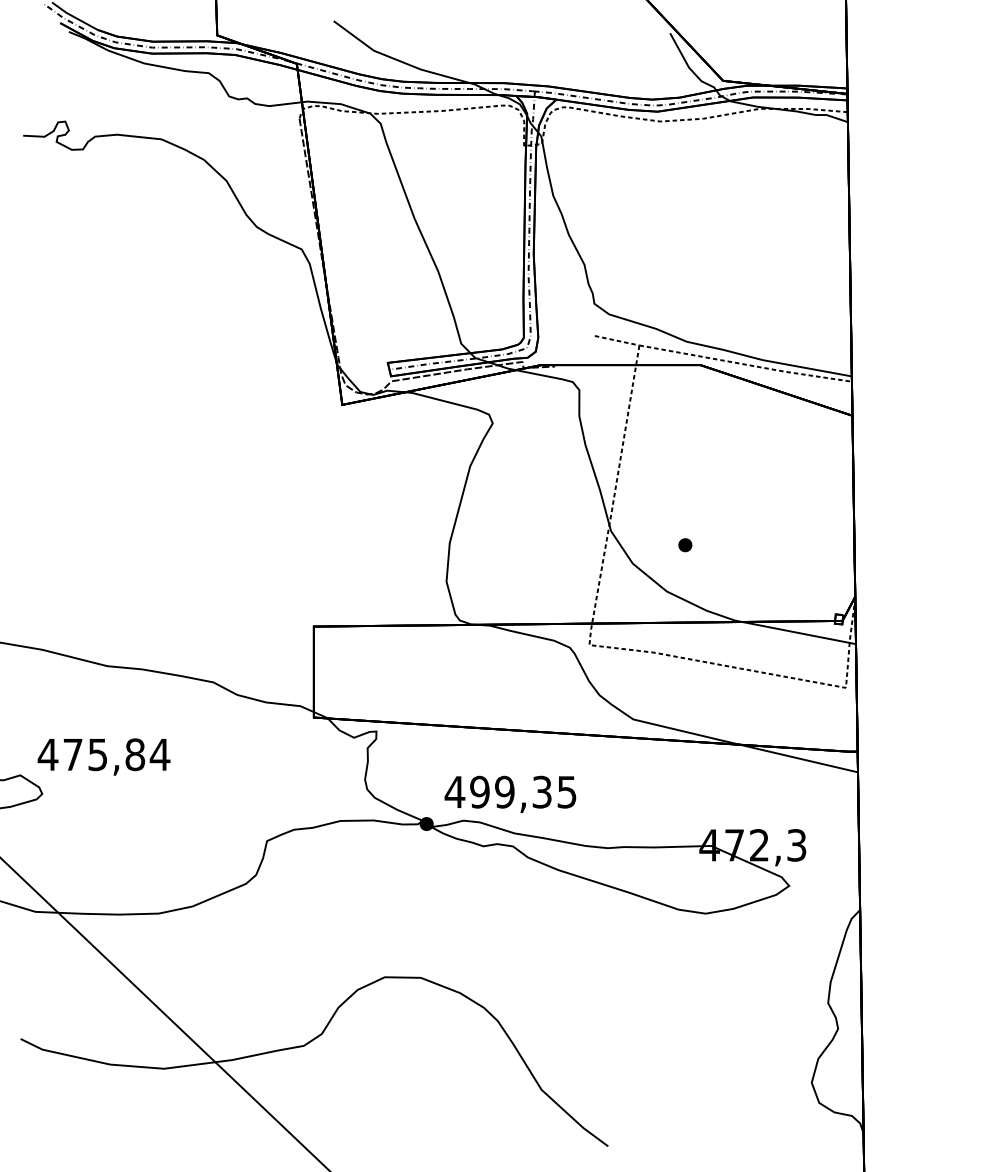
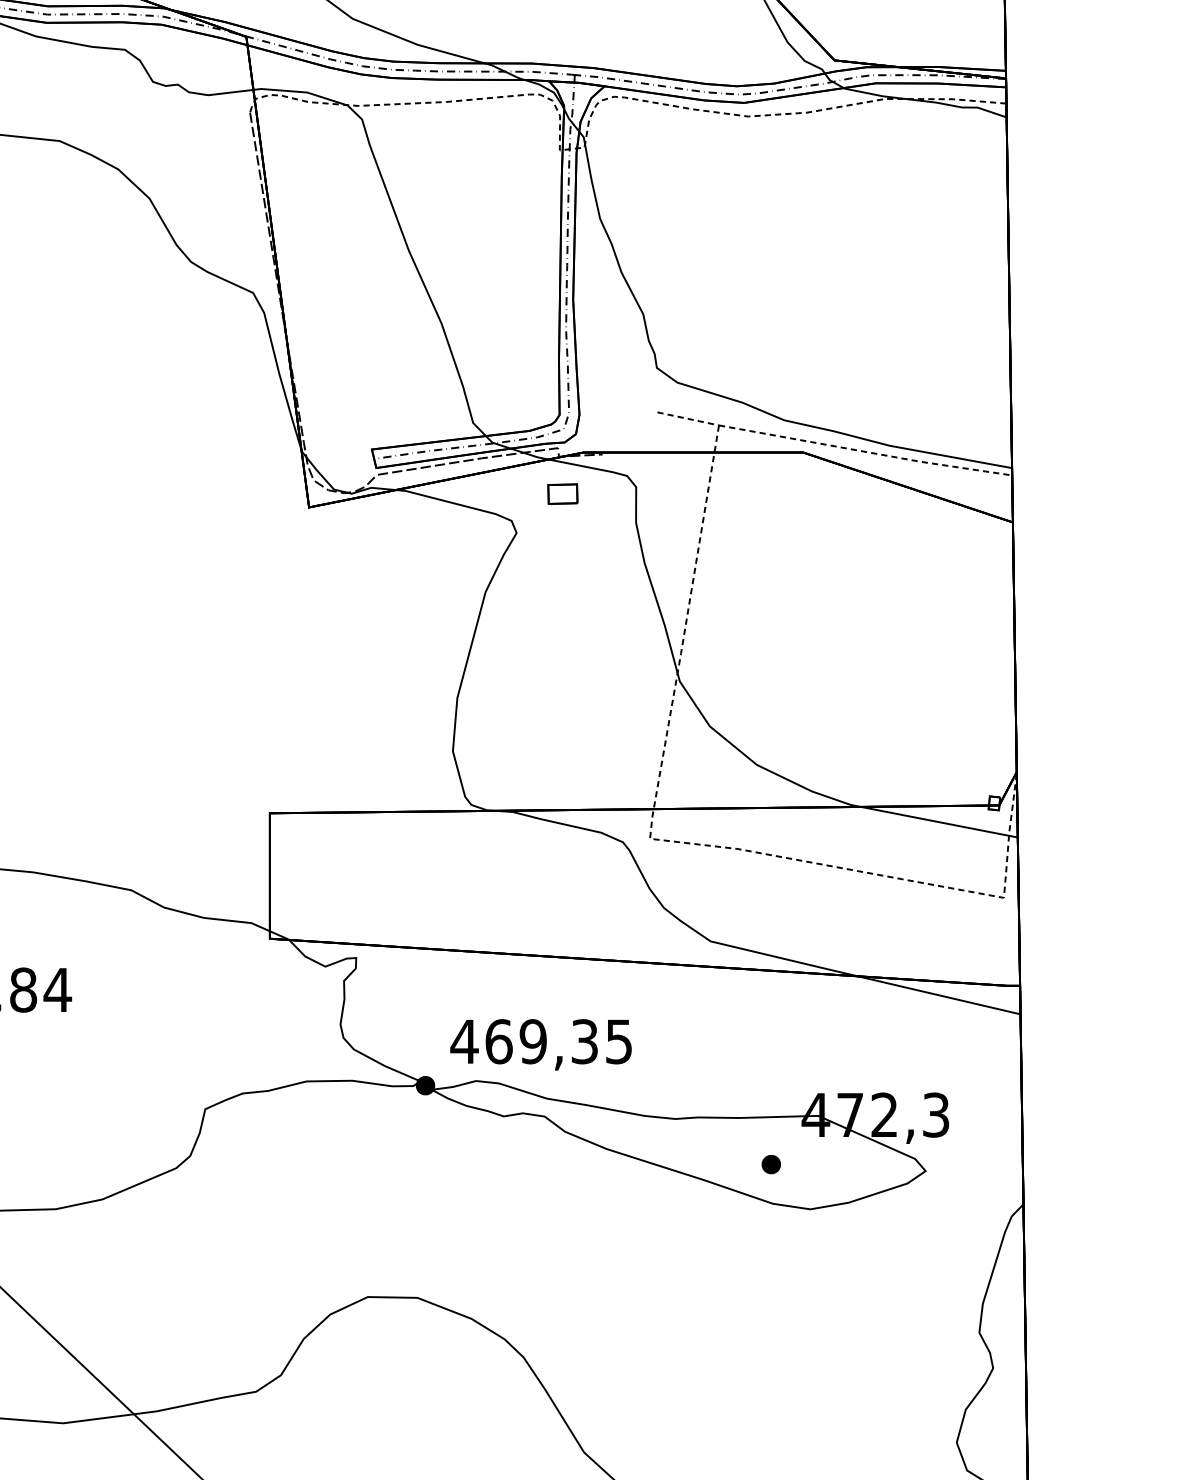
part: (525, 395) -> (561, 494), added
part: (685, 545) -> (771, 1164), moved
text: (479, 791) -> (498, 1040), 499,35 -> 469,35

